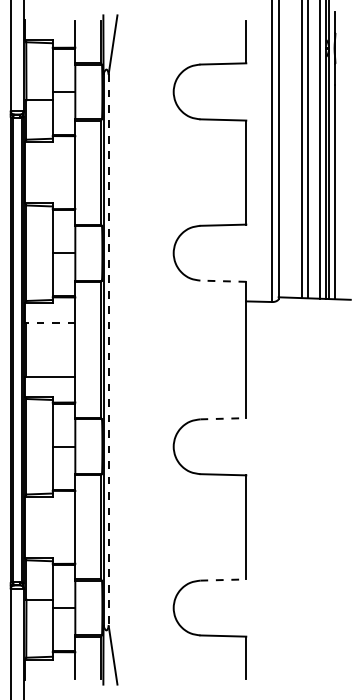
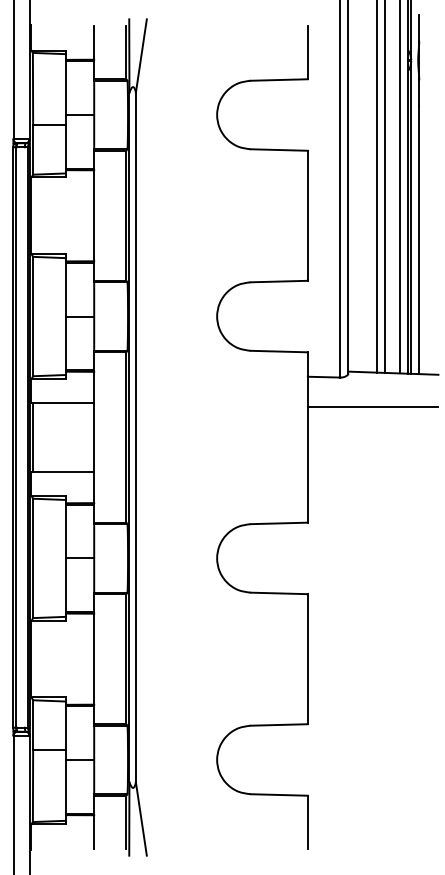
line: (223, 281) -> (279, 351), dashed -> solid
line: (49, 322) -> (61, 403), dashed -> solid
line: (298, 325) -> (373, 406), added
line: (108, 350) -> (135, 438), dashed -> solid
line: (223, 418) -> (279, 523), dashed -> solid
line: (223, 580) -> (279, 725), dashed -> solid

